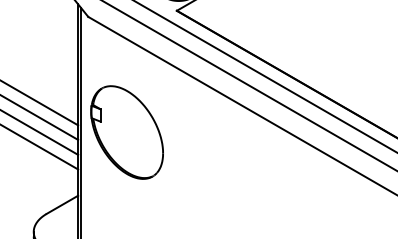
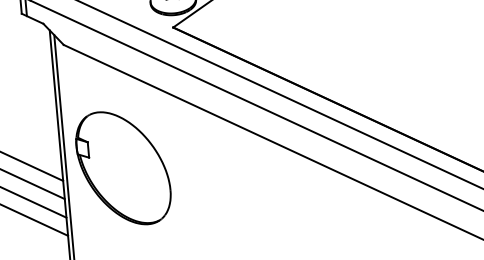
part: (126, 132) -> (122, 168), moved

